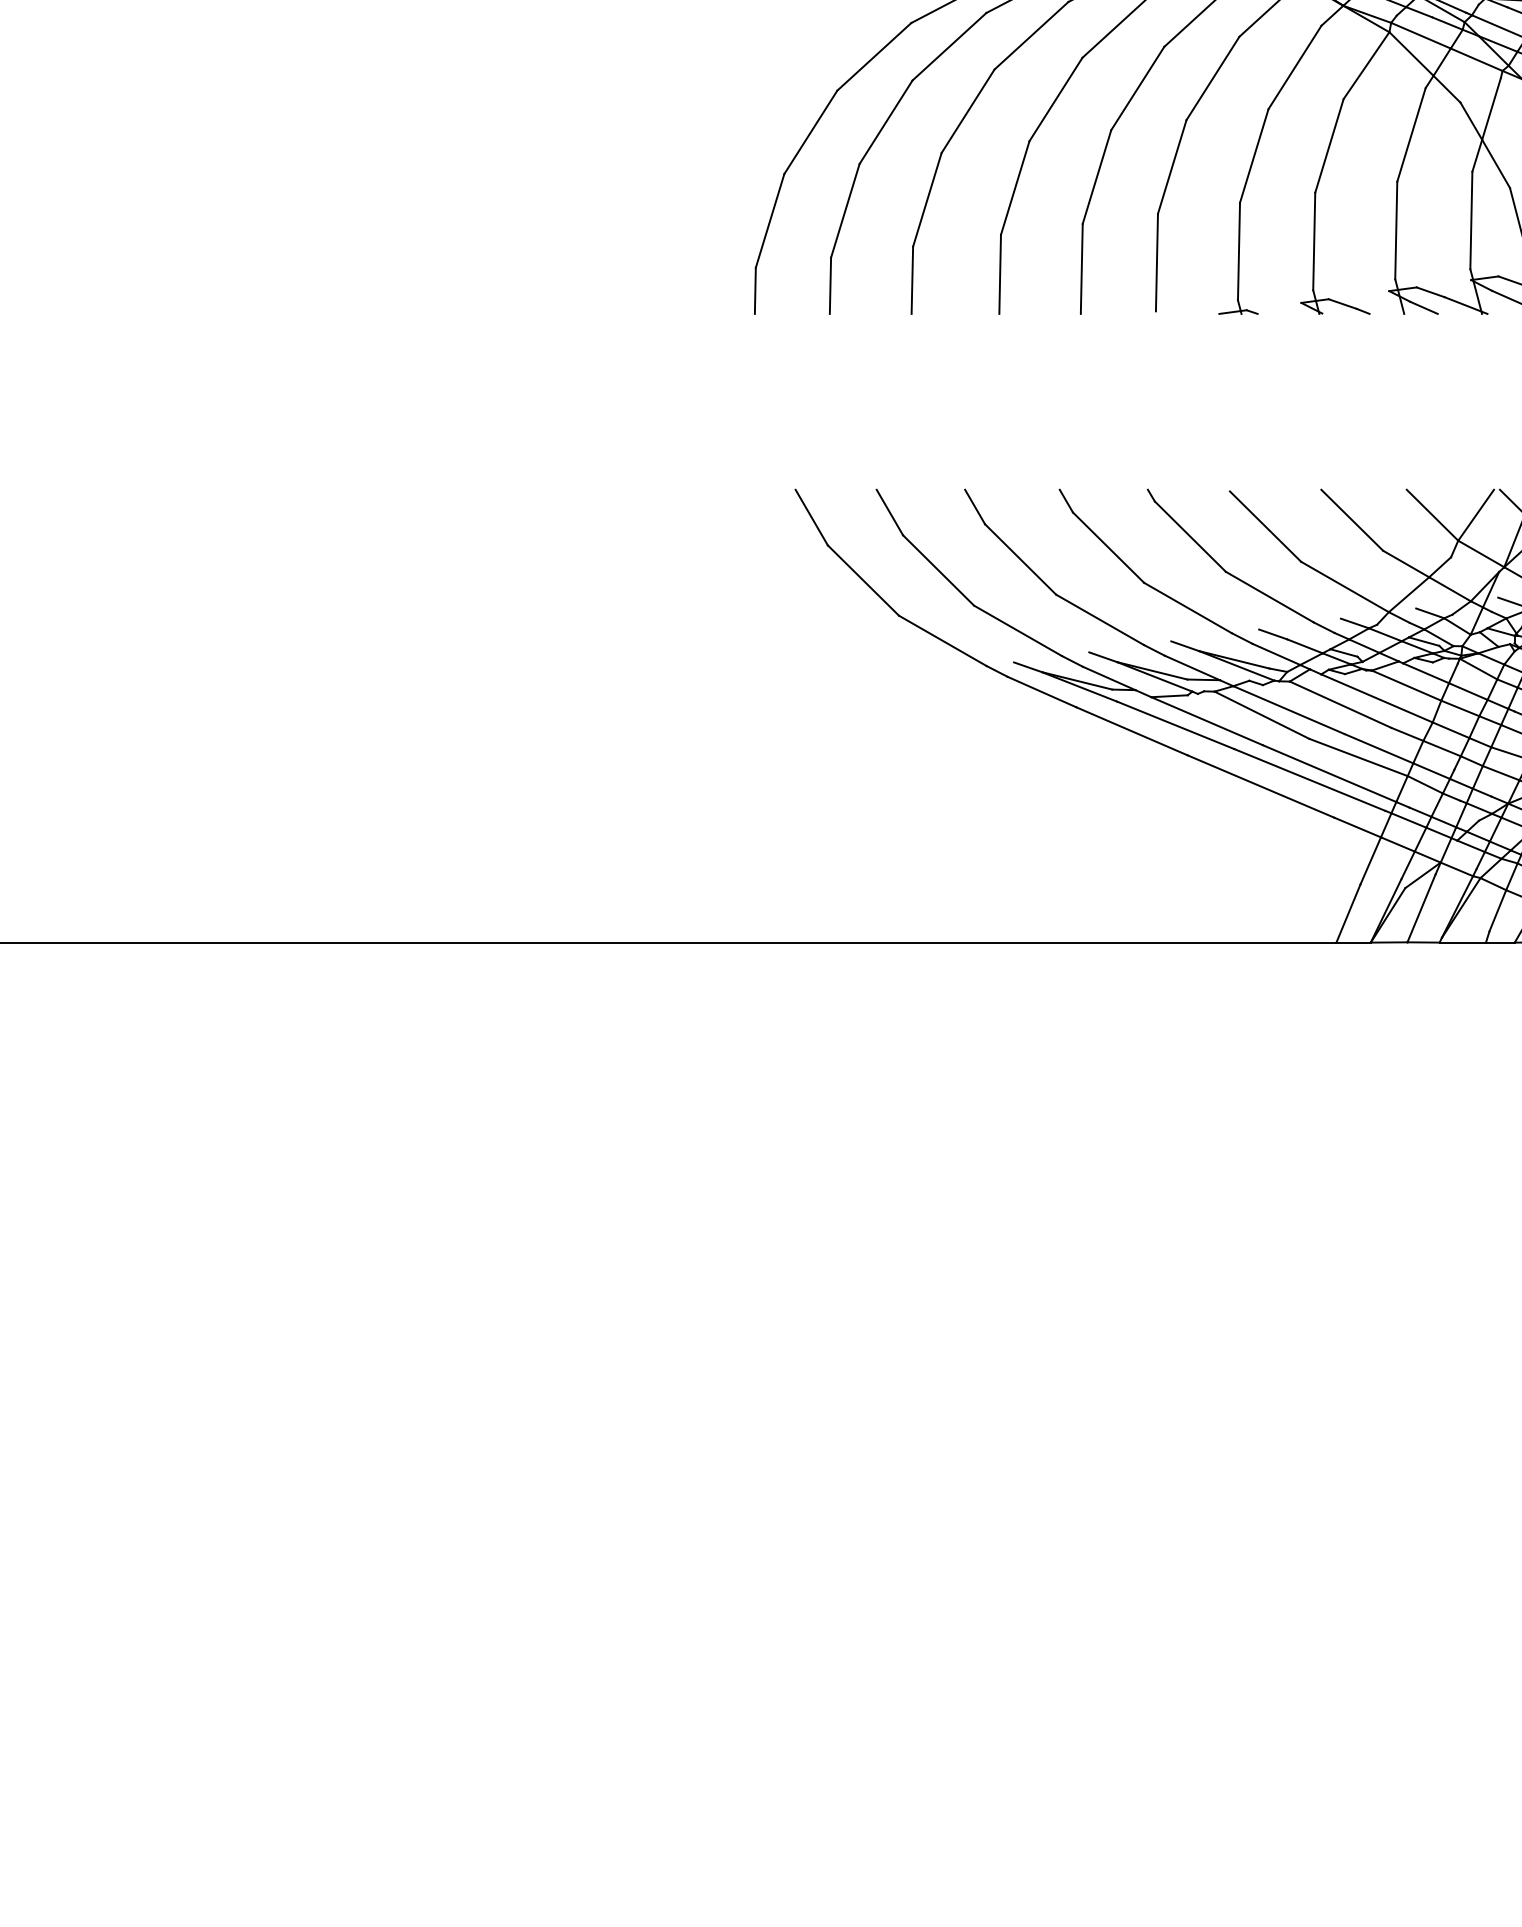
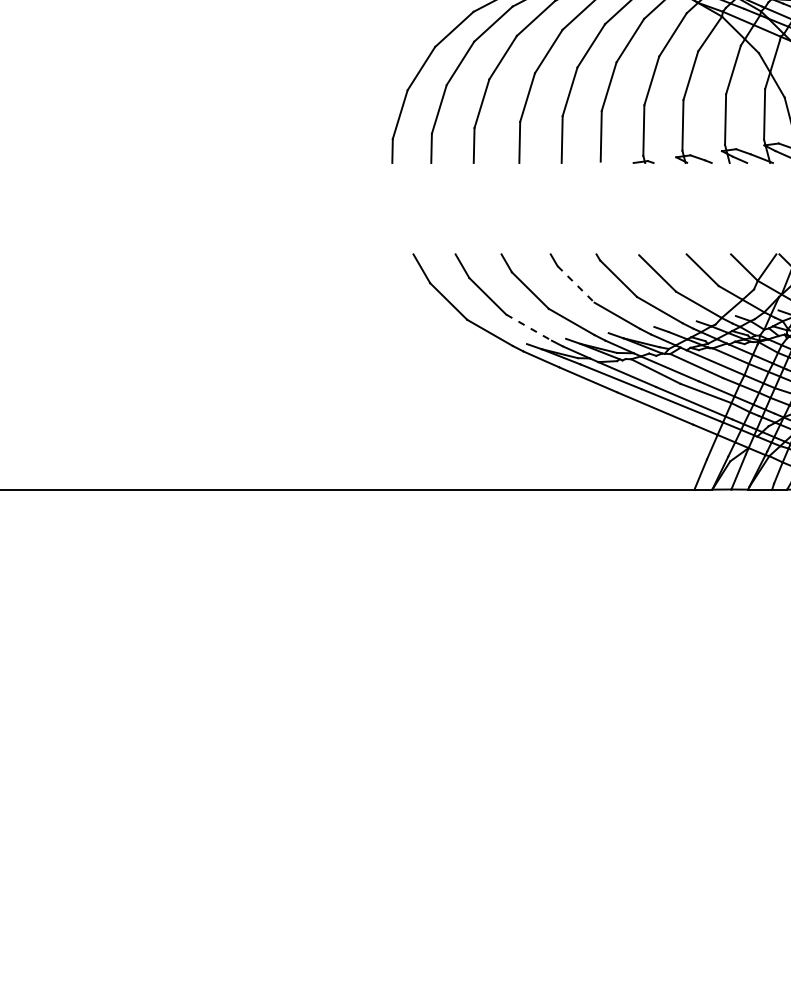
line: (1109, 547) -> (576, 284), solid -> dashed
line: (1018, 630) -> (529, 327), solid -> dashed

